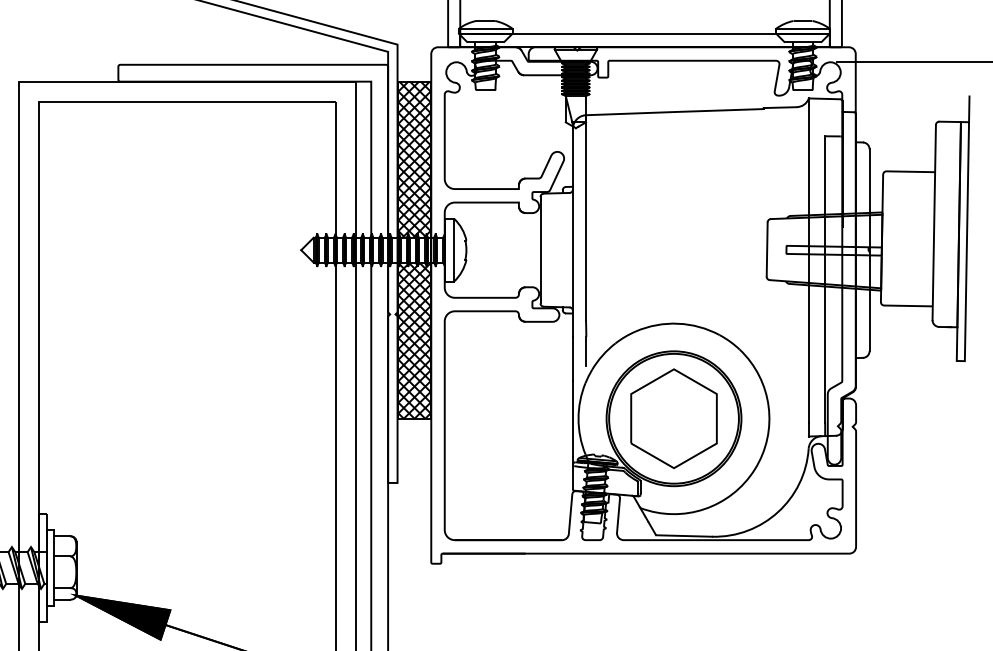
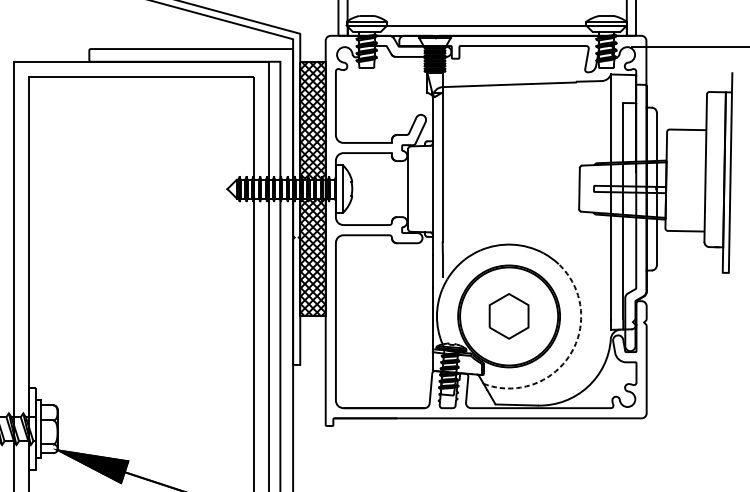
part: (673, 418) -> (508, 316), size x0.6
arc: (754, 469) -> (569, 354), solid -> dashed

